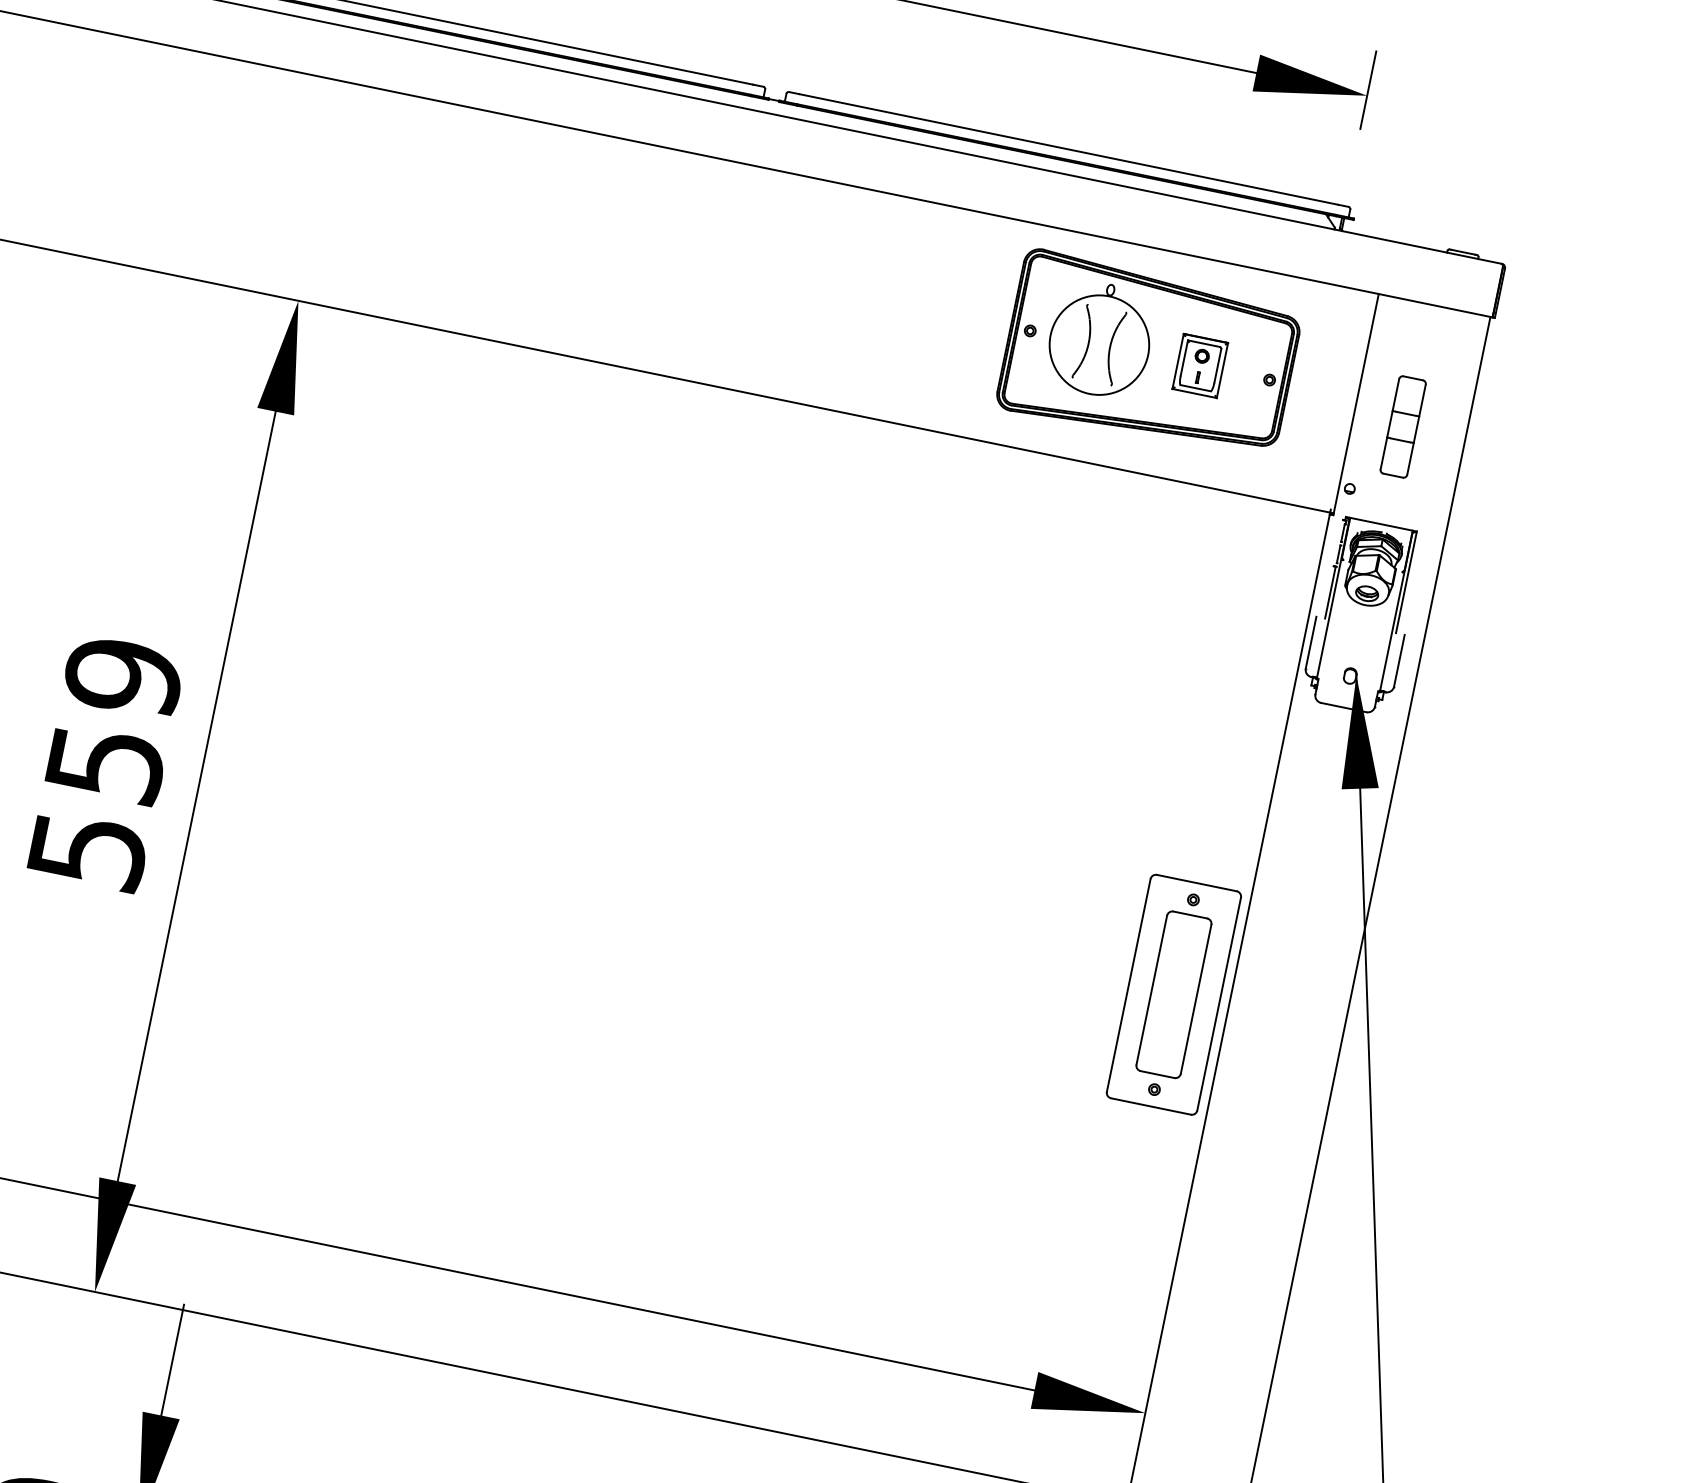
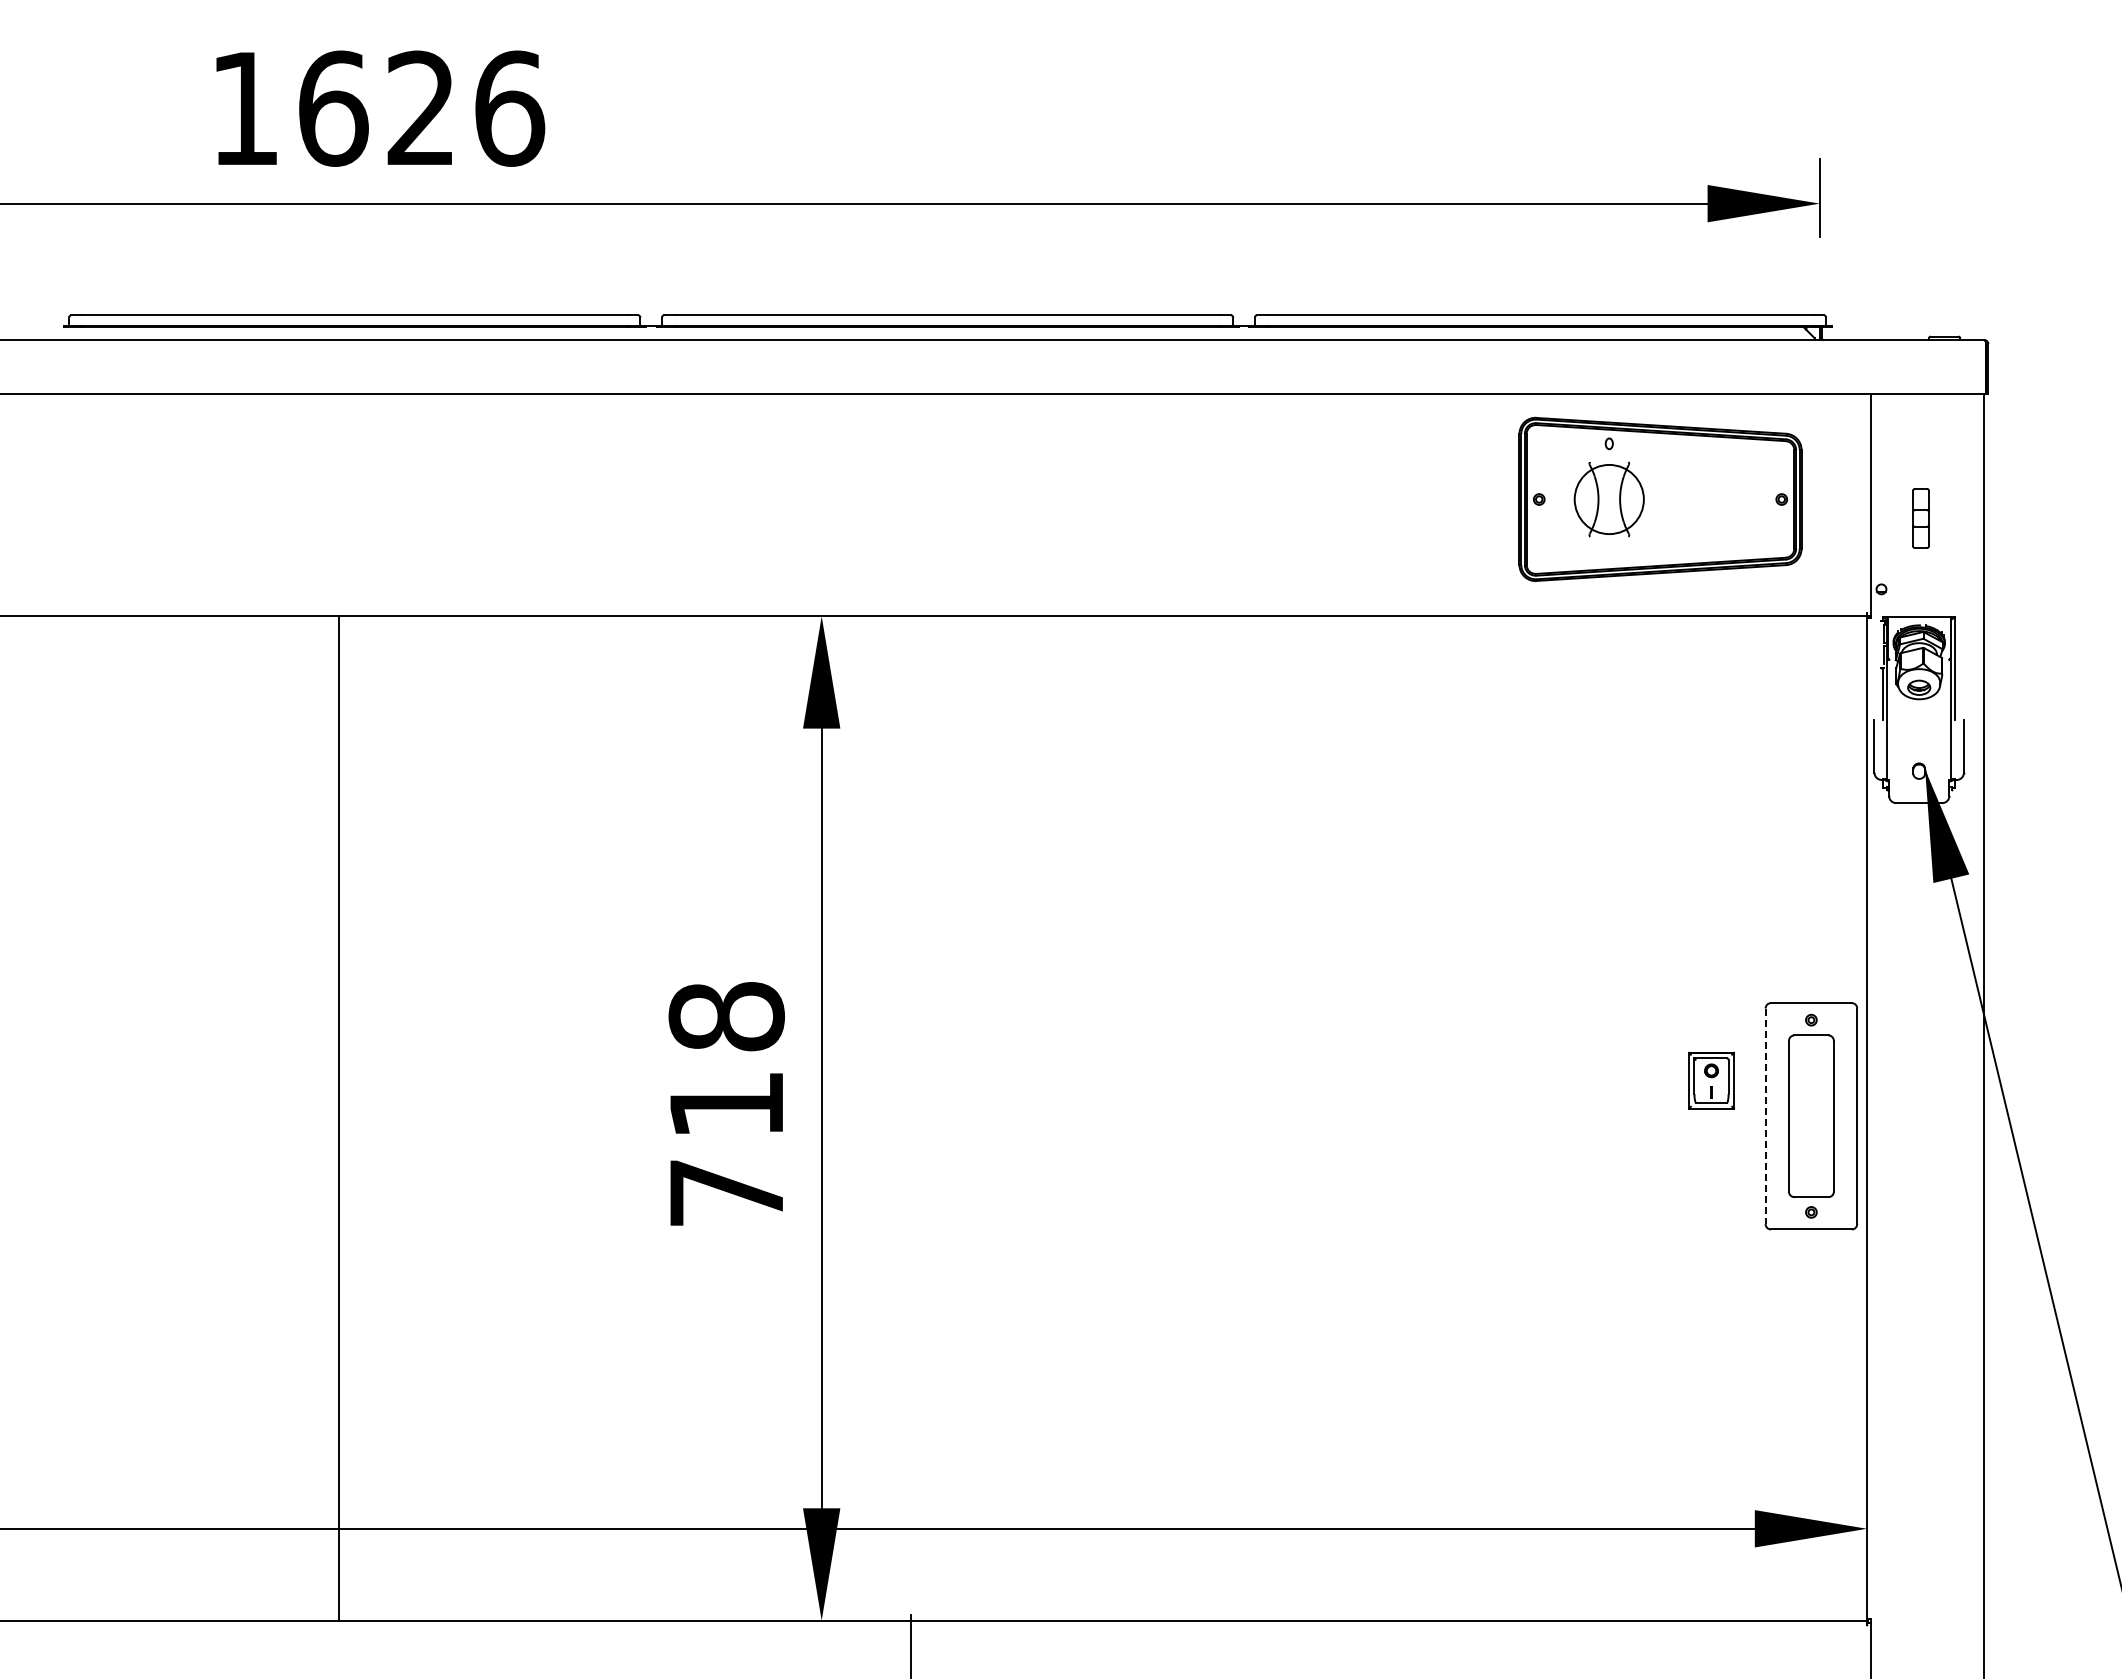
circle: (1098, 344) -> (1608, 499), size x0.7
part: (1200, 365) -> (1711, 1080), moved
part: (1402, 426) -> (1920, 518), size x0.6
text: (105, 763) -> (726, 1104), 559 -> 718
line: (1128, 985) -> (1765, 1116), solid -> dashed

